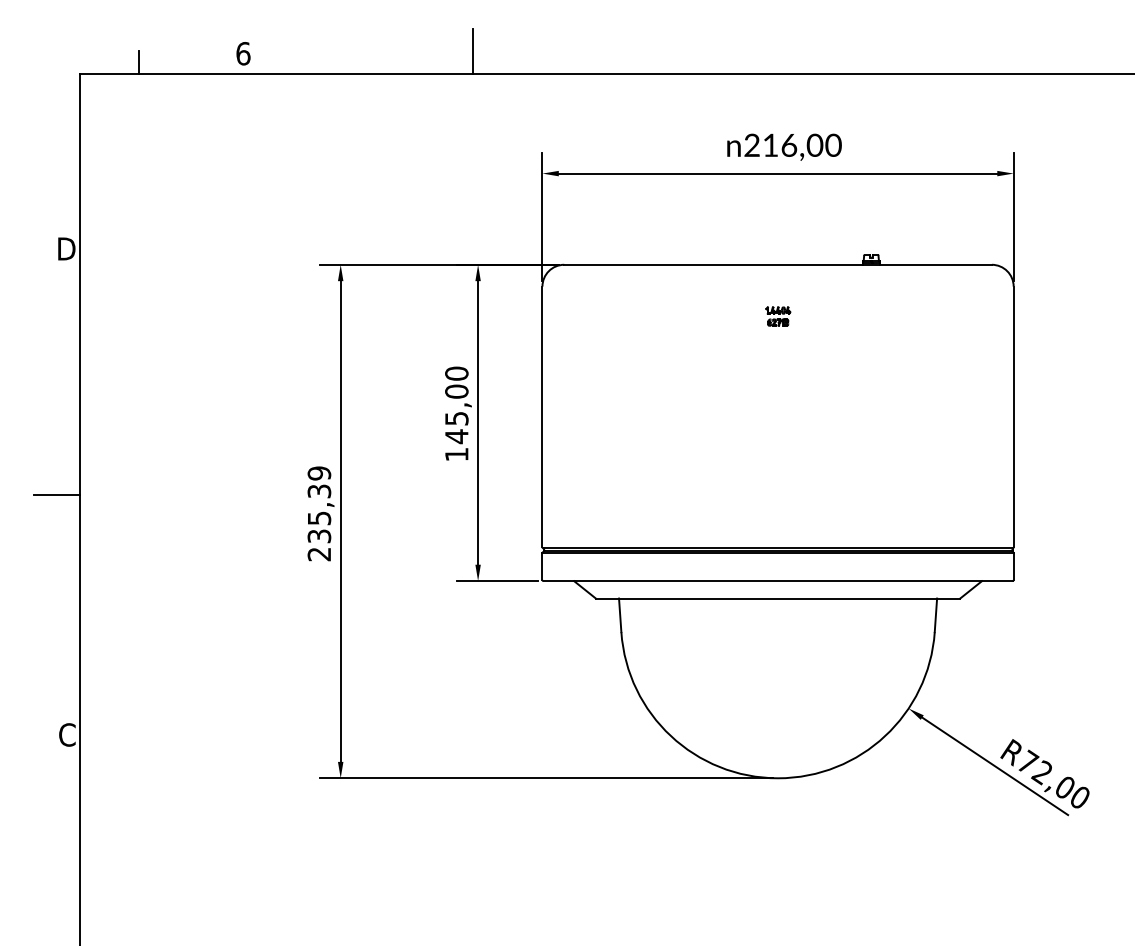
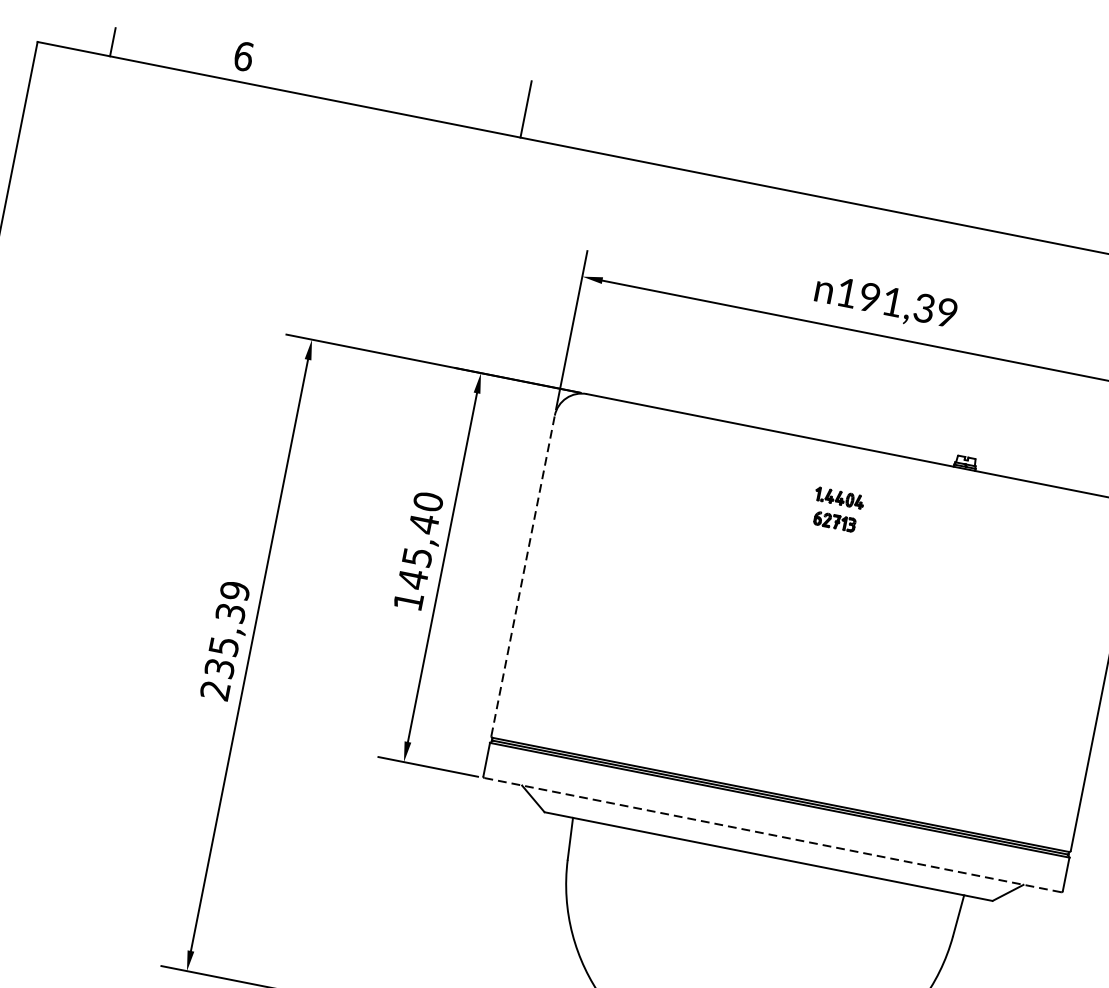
text: (792, 144) -> (896, 301), 216,00 -> 191,39
part: (778, 316) -> (837, 509), size x1.6
text: (456, 391) -> (423, 523), 145,00 -> 145,40
line: (542, 416) -> (523, 575), solid -> dashed
line: (778, 581) -> (773, 835), solid -> dashed

